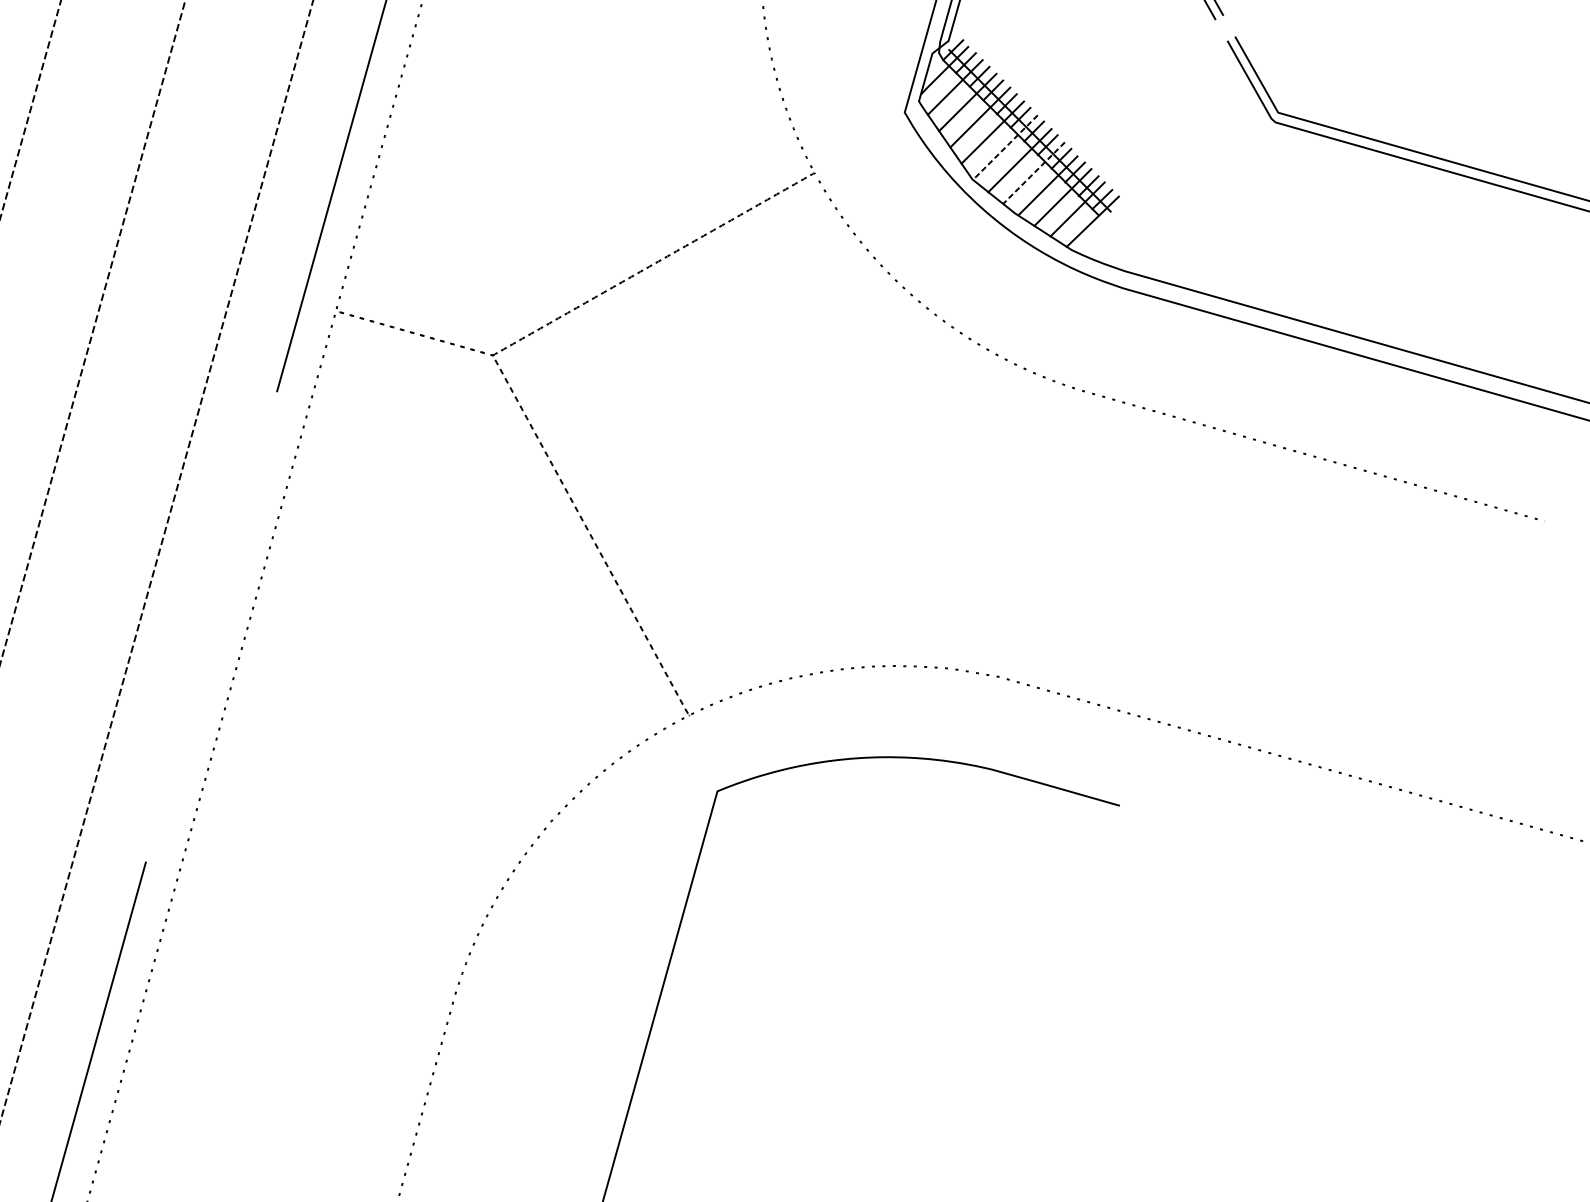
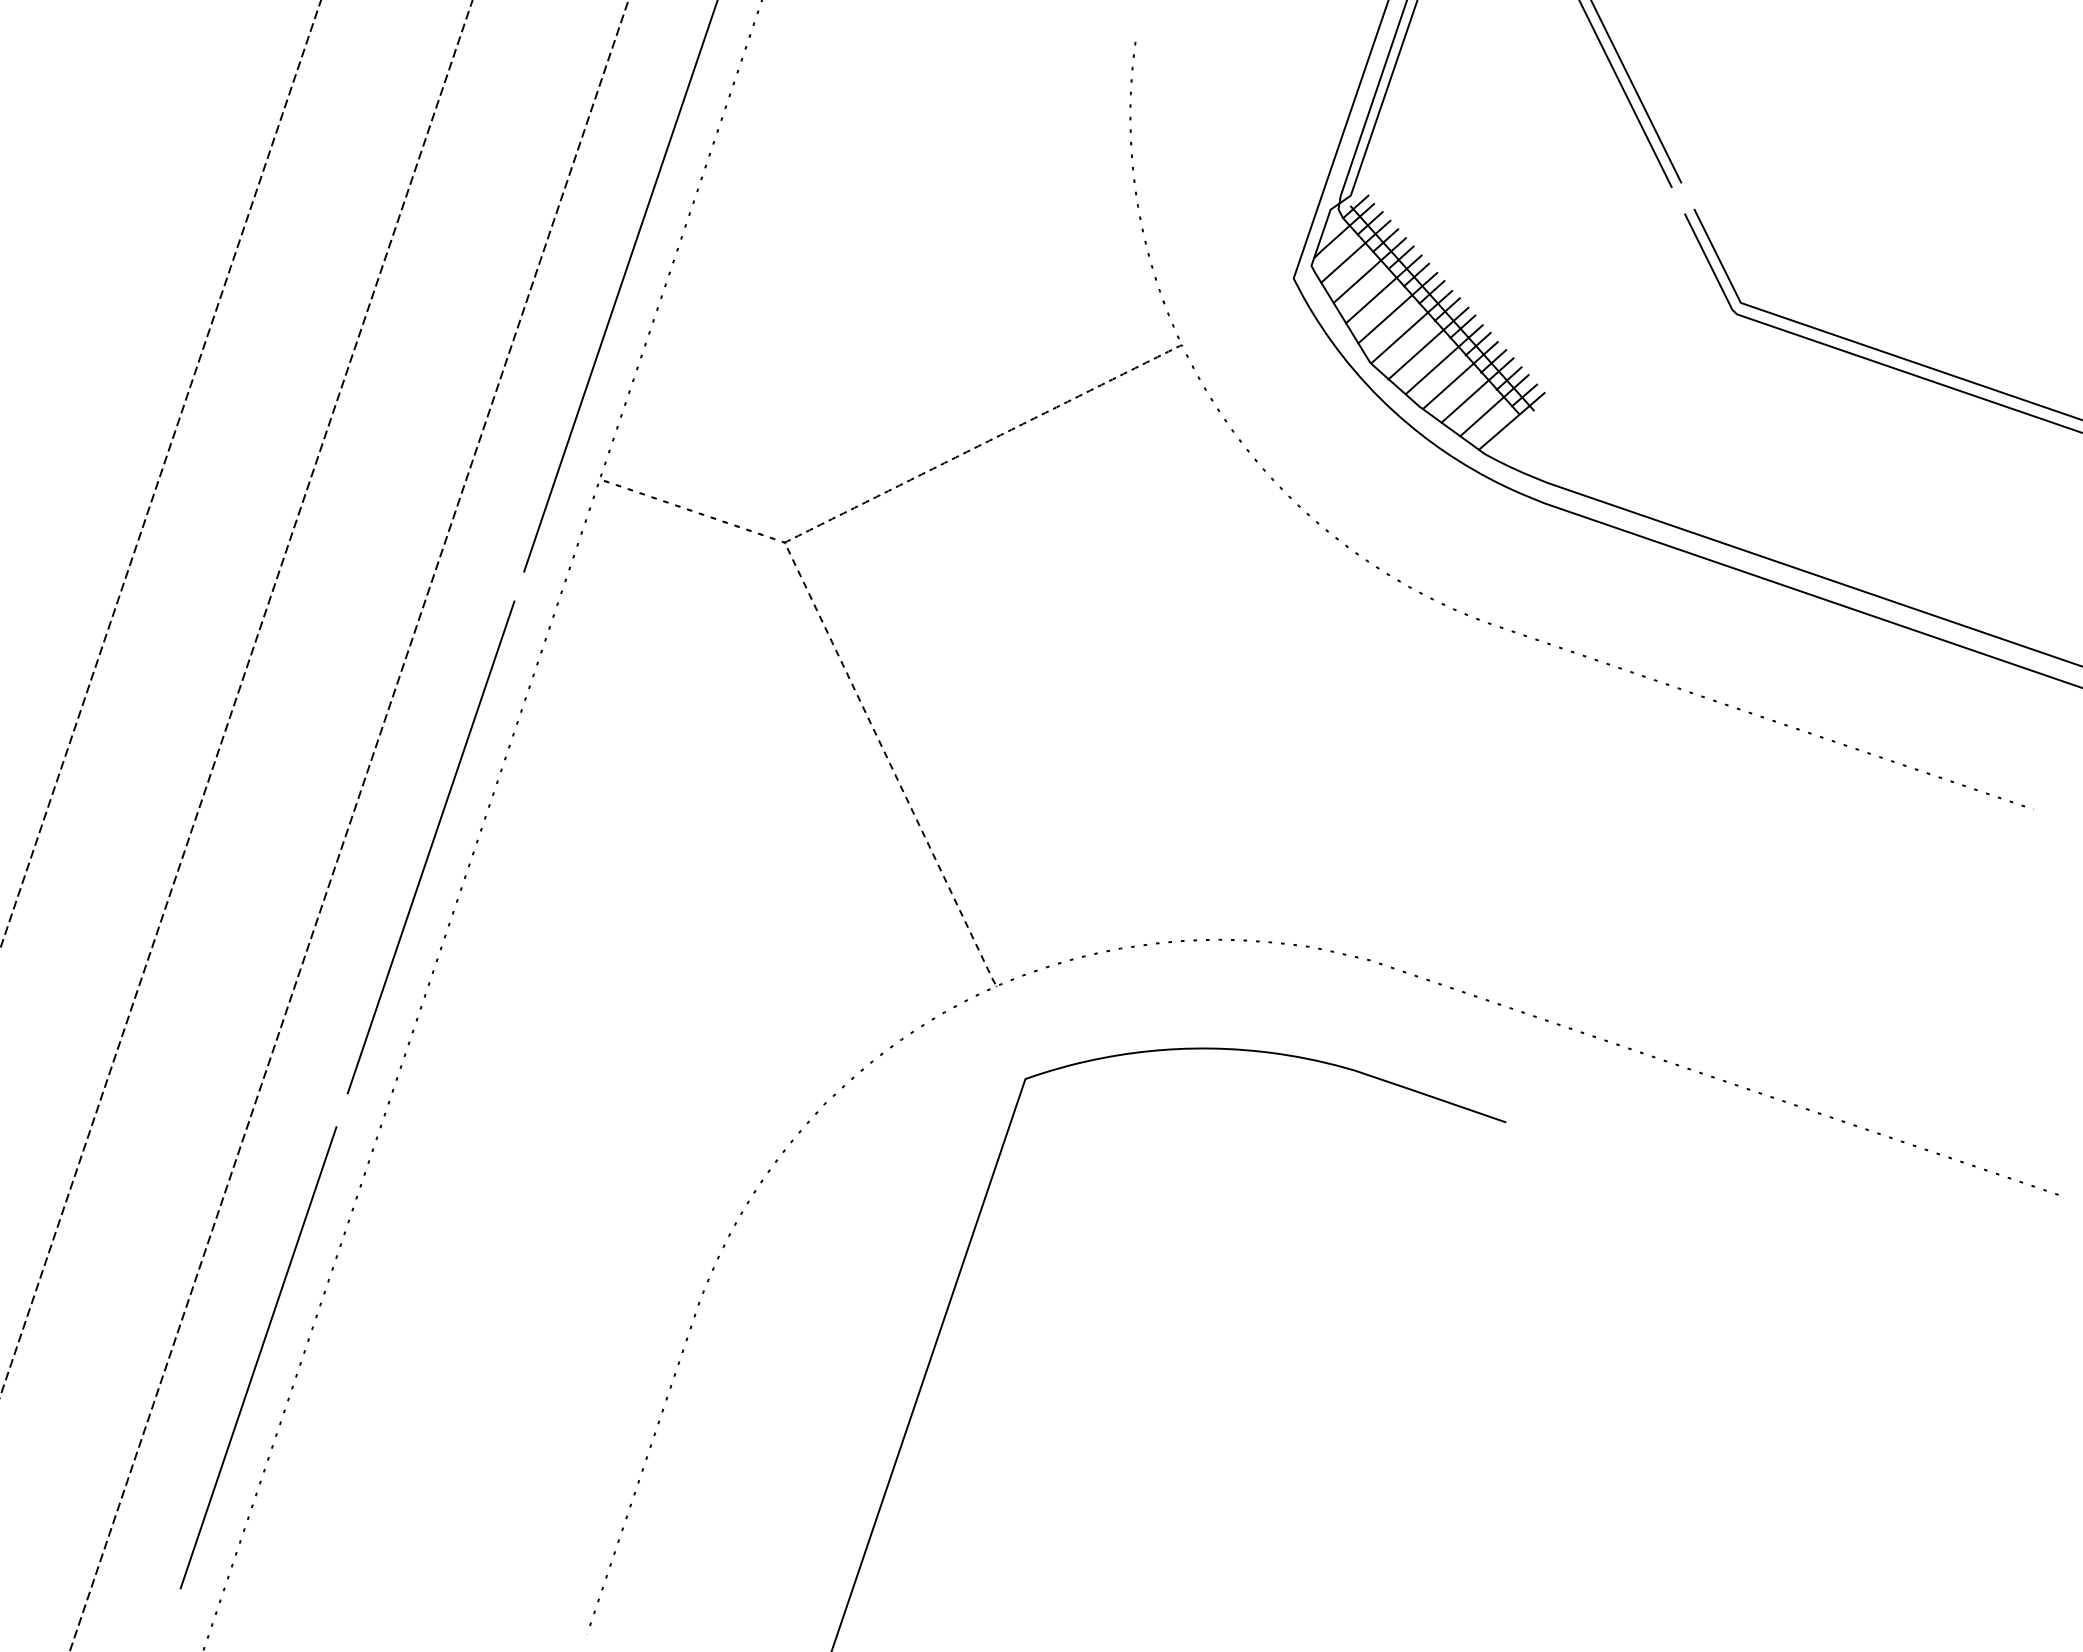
line: (1005, 148) -> (1411, 327), dashed -> solid
line: (1034, 173) -> (1444, 359), dashed -> solid
line: (211, 625) -> (430, 847), added

